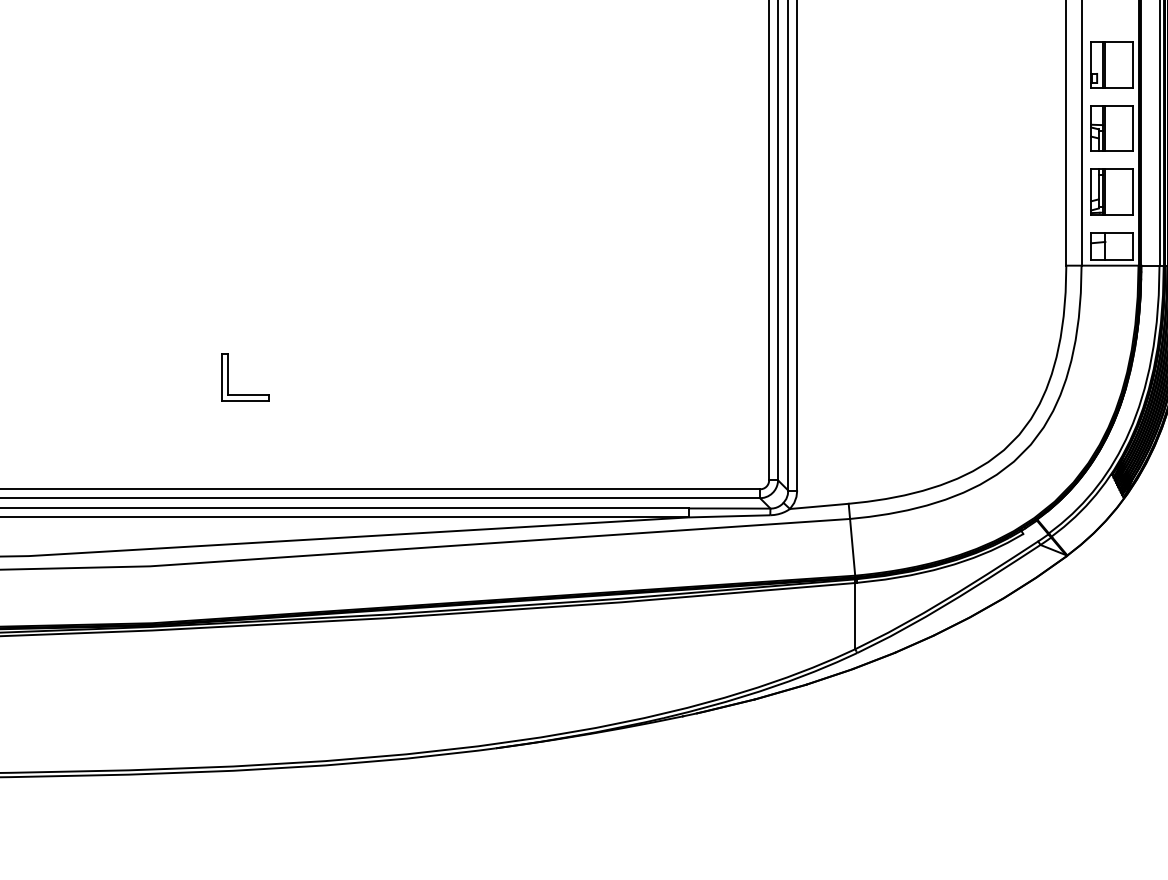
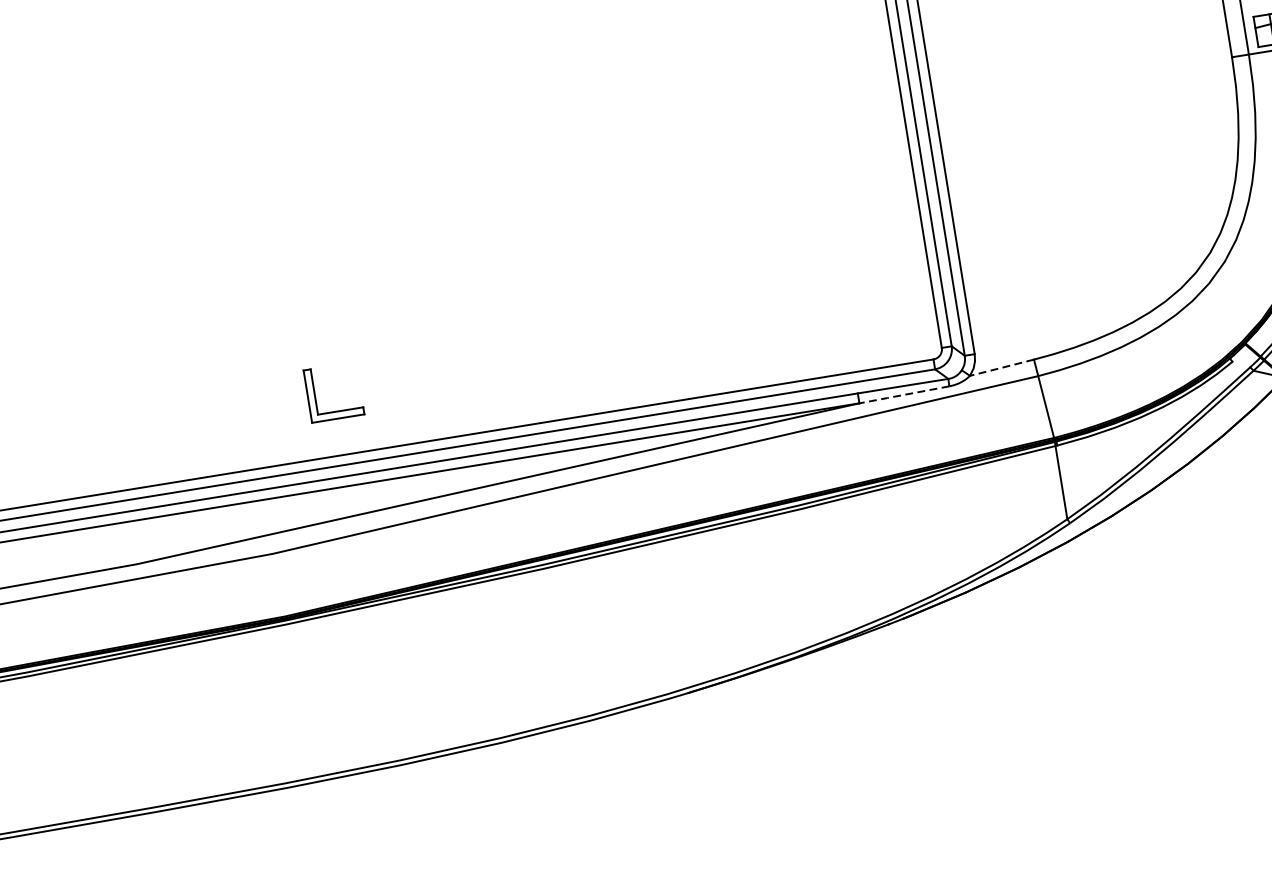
part: (228, 377) -> (315, 395), moved
line: (819, 506) -> (1002, 367), solid -> dashed
line: (729, 516) -> (904, 395), solid -> dashed

